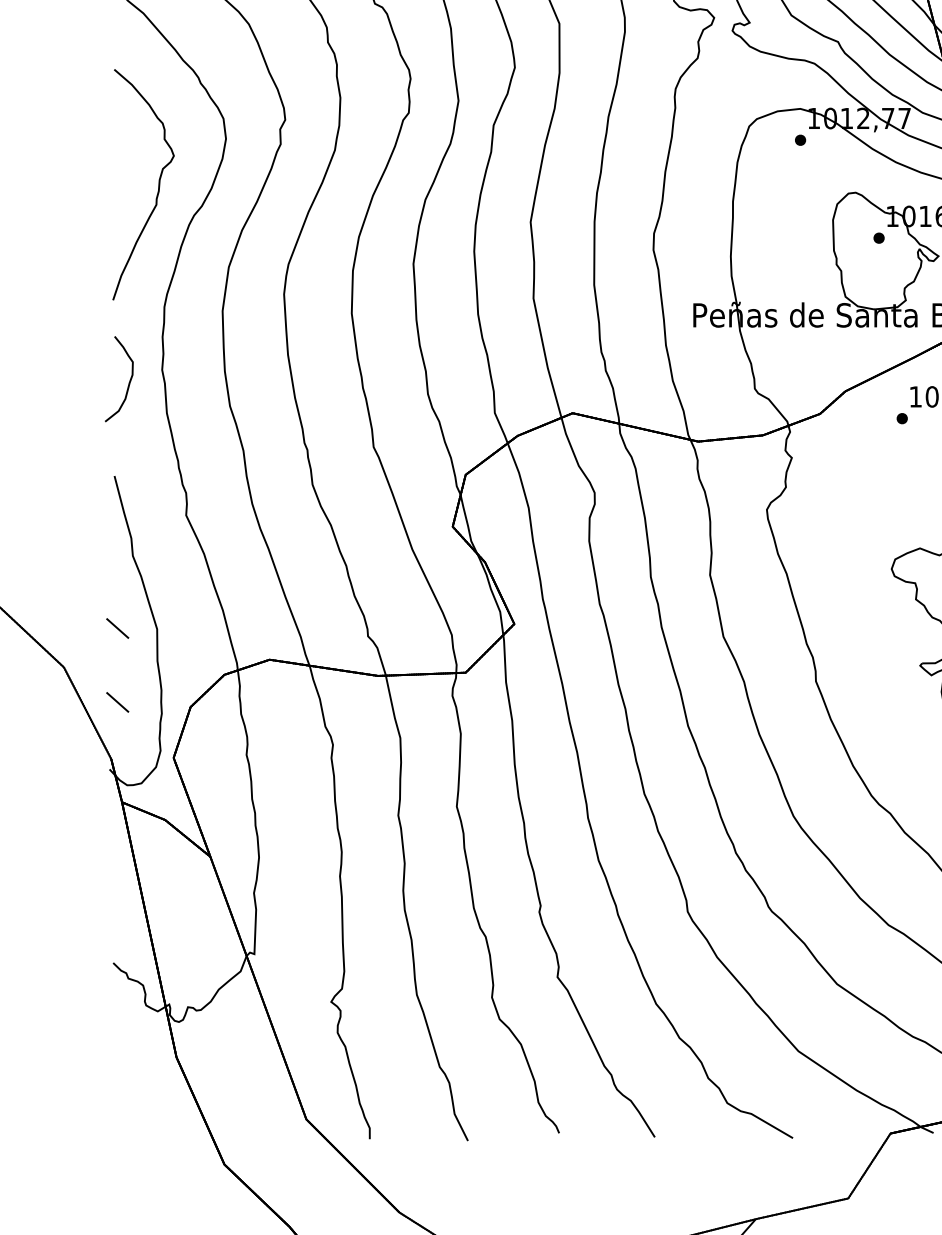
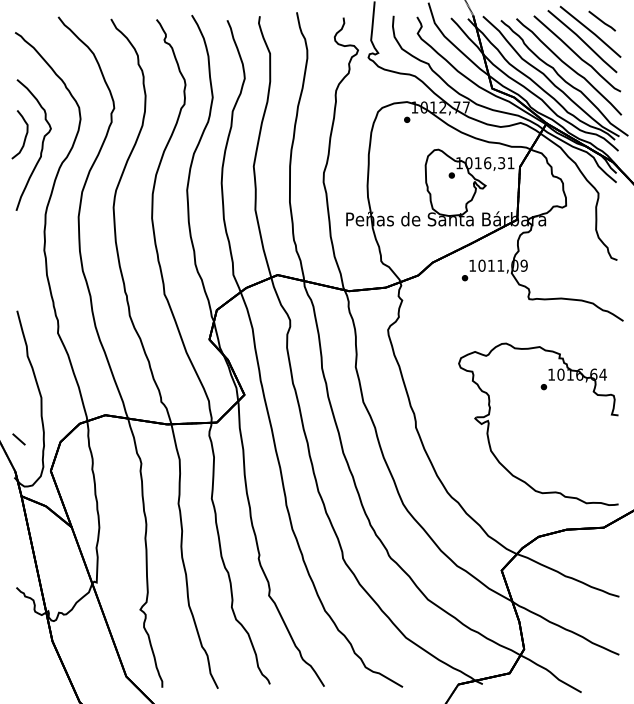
curve: (127, 384) -> (24, 137), moved
line: (116, 628) -> (18, 397), removed

